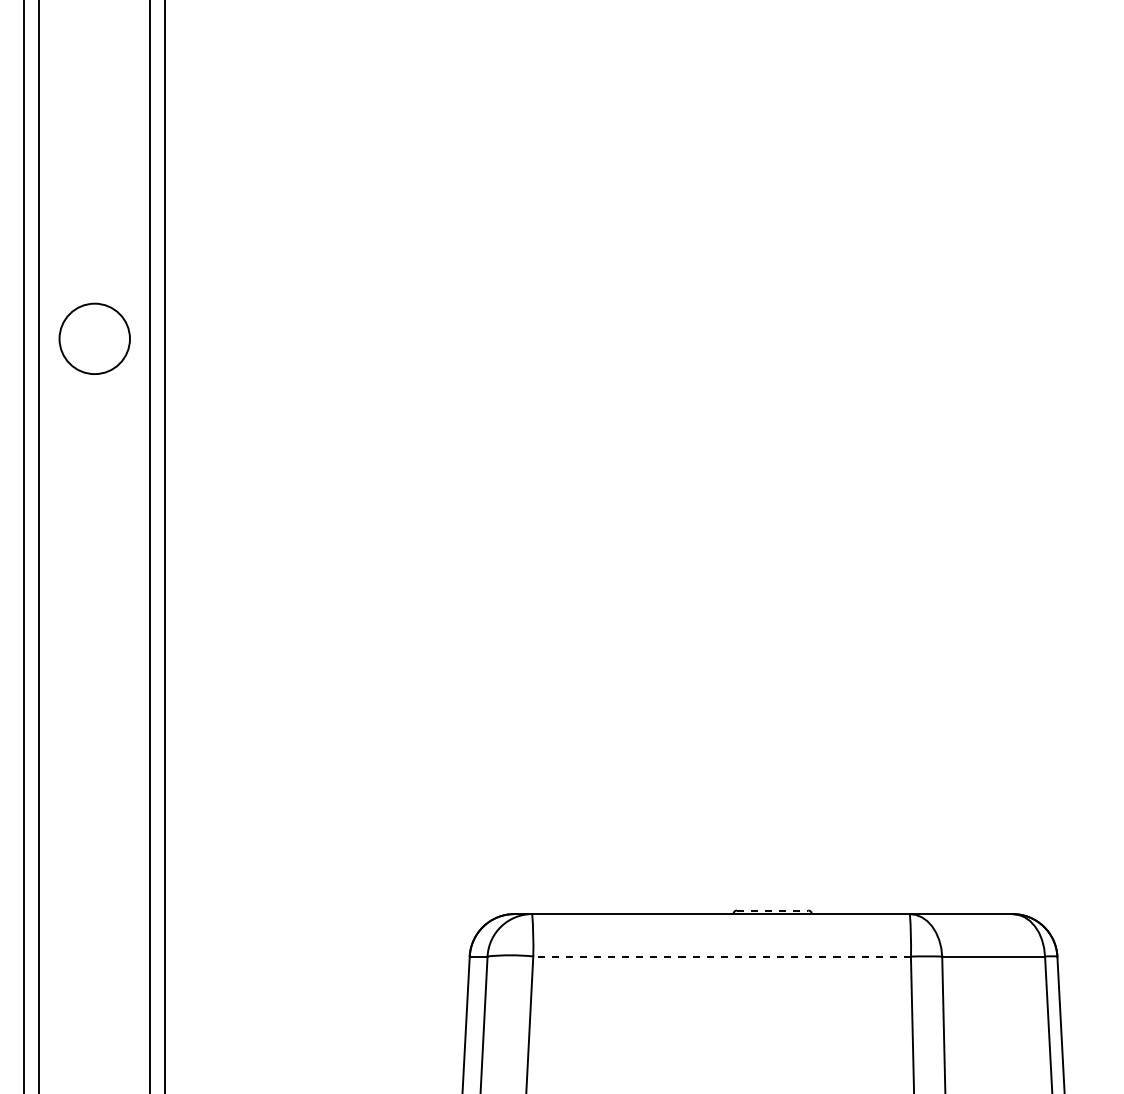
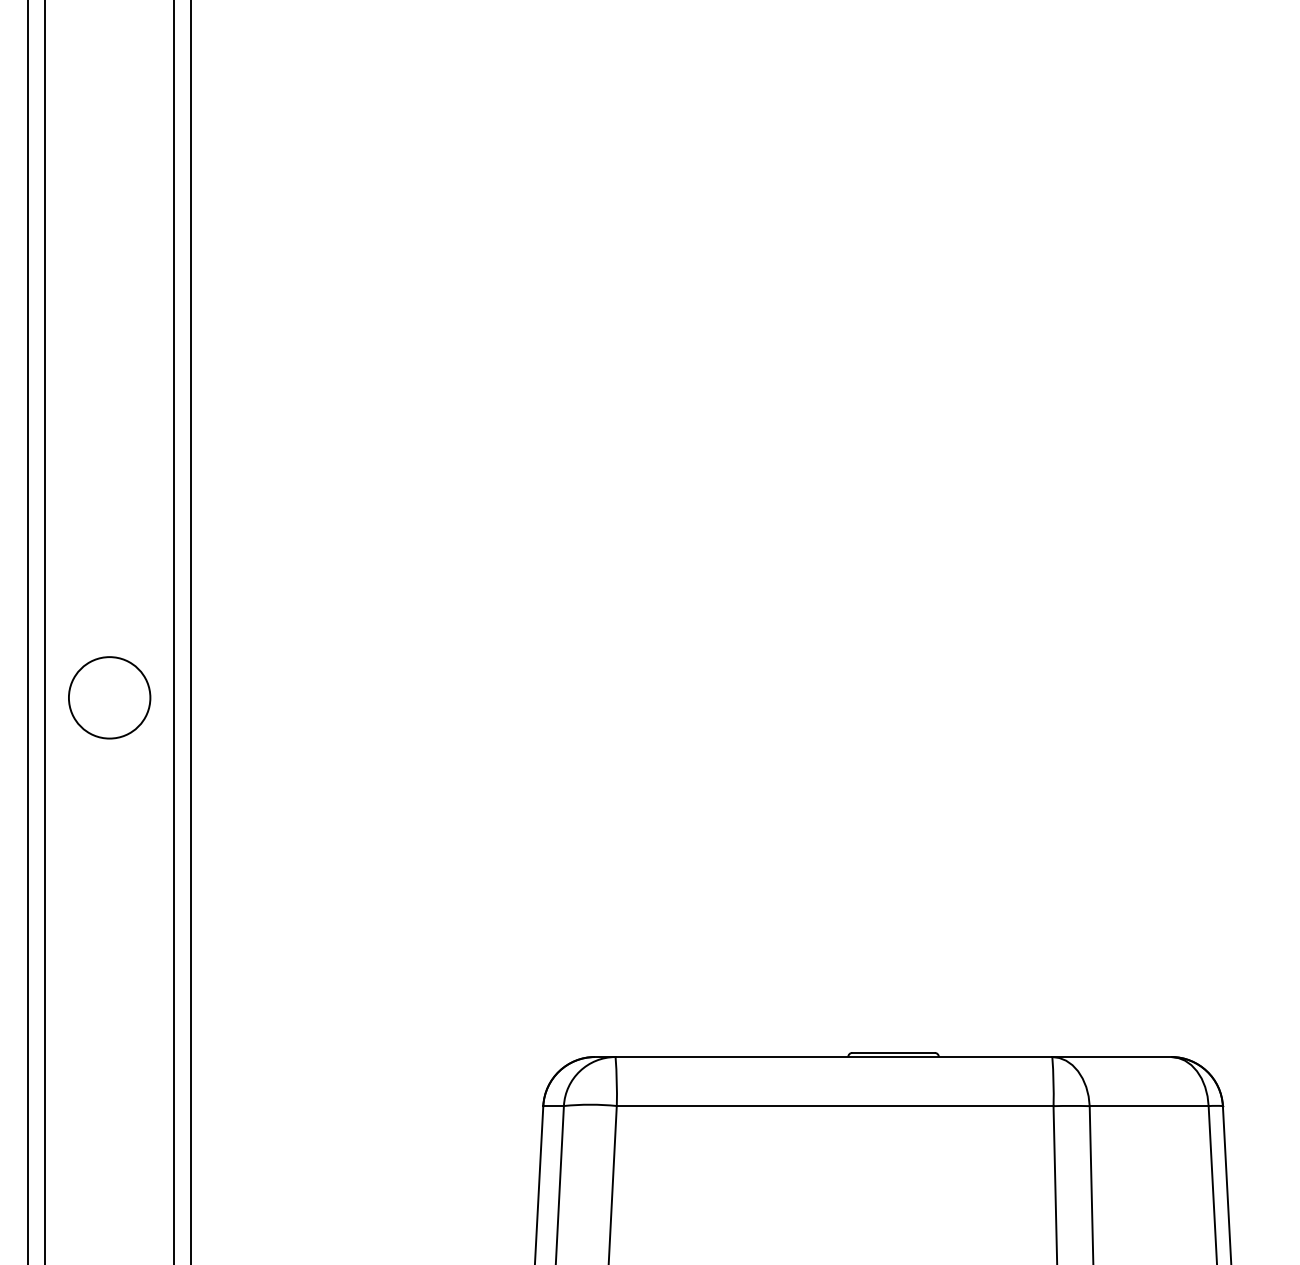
circle: (94, 338) -> (109, 697), moved
line: (773, 910) -> (894, 1052), dashed -> solid
line: (721, 956) -> (834, 1106), dashed -> solid

